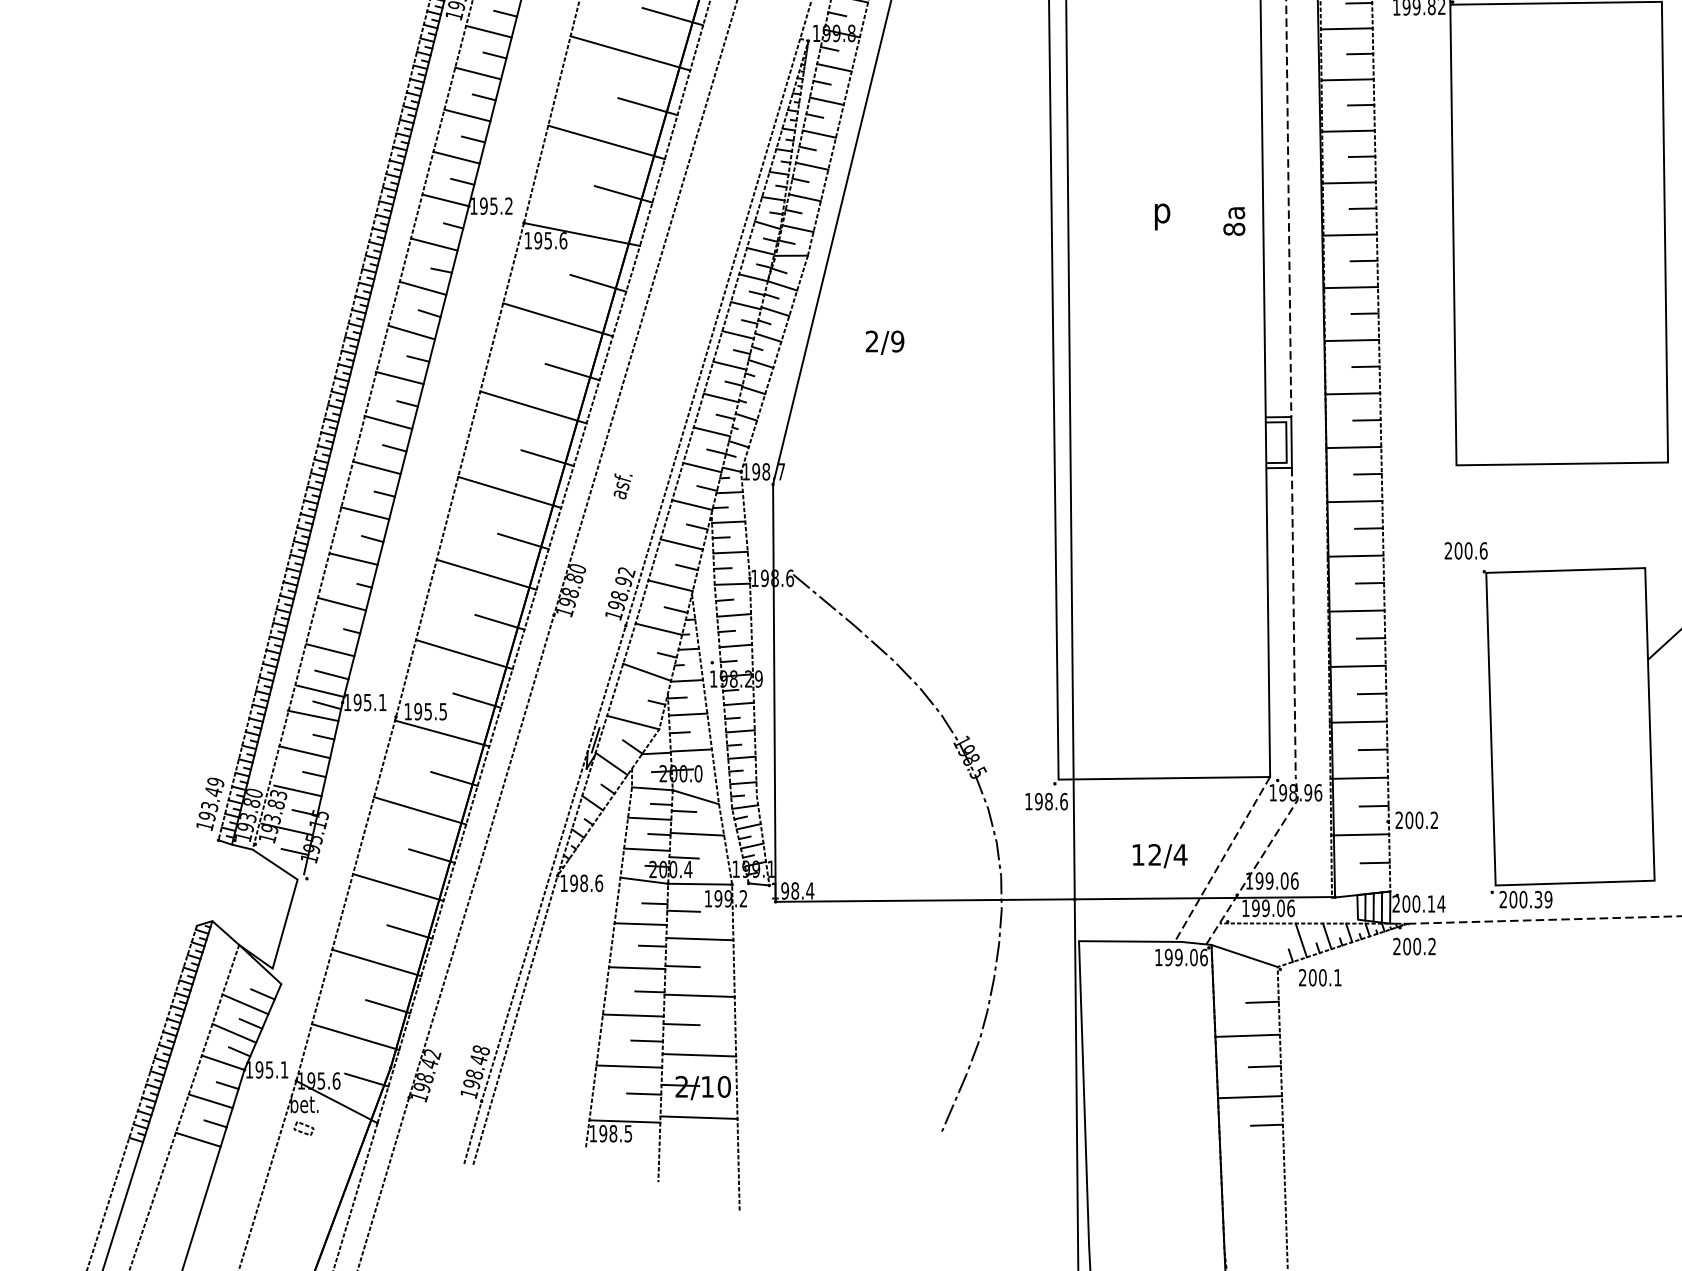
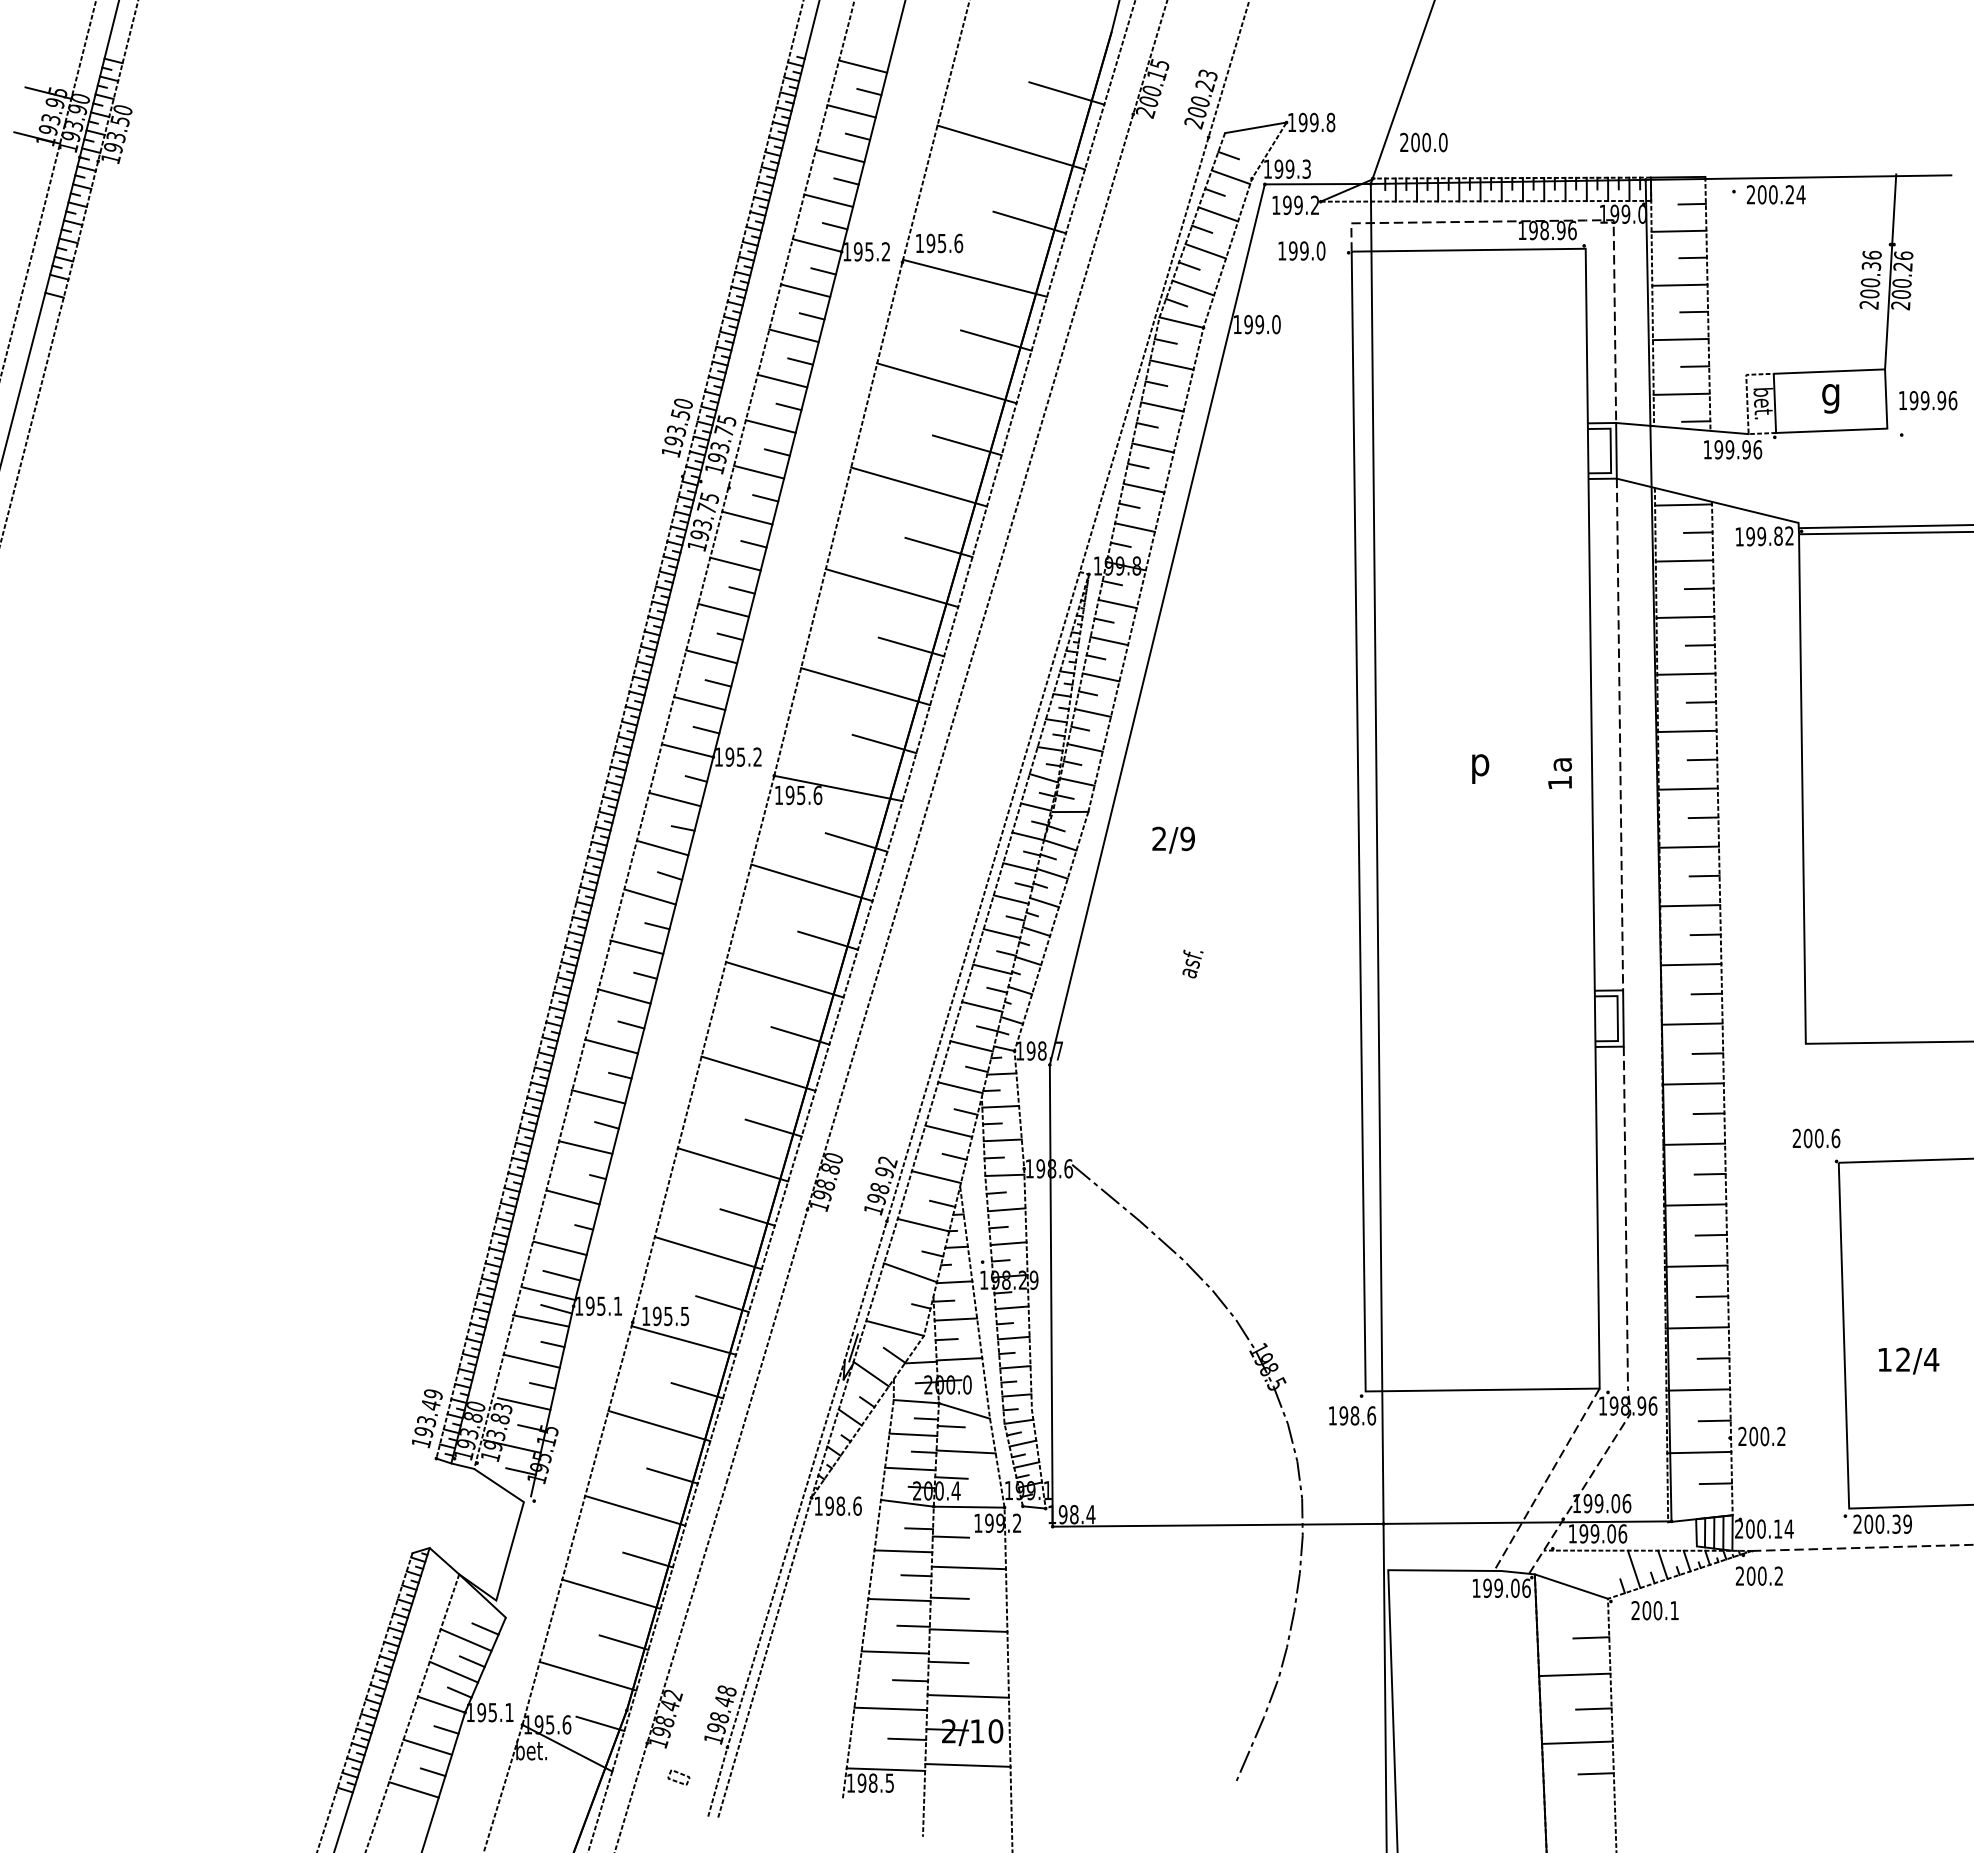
text: (1233, 229) -> (1559, 782), 8a -> 1a
text: (884, 342) -> (1173, 839), moved
text: (622, 485) -> (1192, 963), moved
text: (1159, 855) -> (1908, 1360), moved
part: (303, 1128) -> (678, 1777), moved

